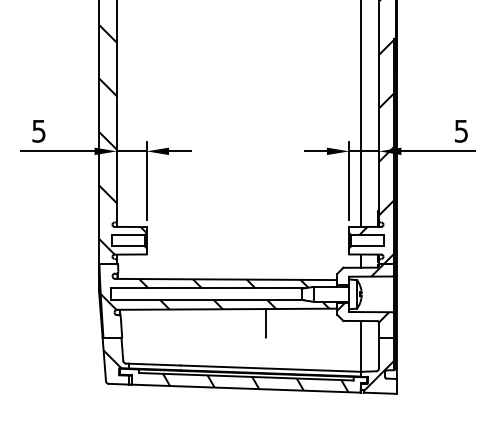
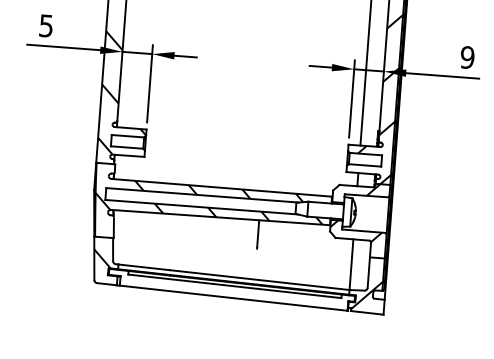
text: (461, 130) -> (467, 56), 5 -> 9
hatch: (255, 382) -> (243, 292), removed

